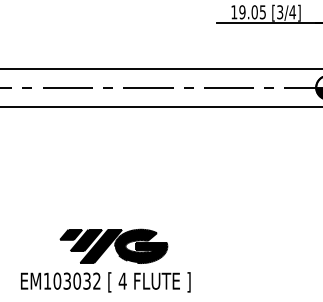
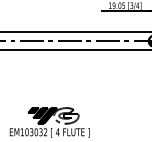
fill: (141, 245) -> (66, 115), removed

